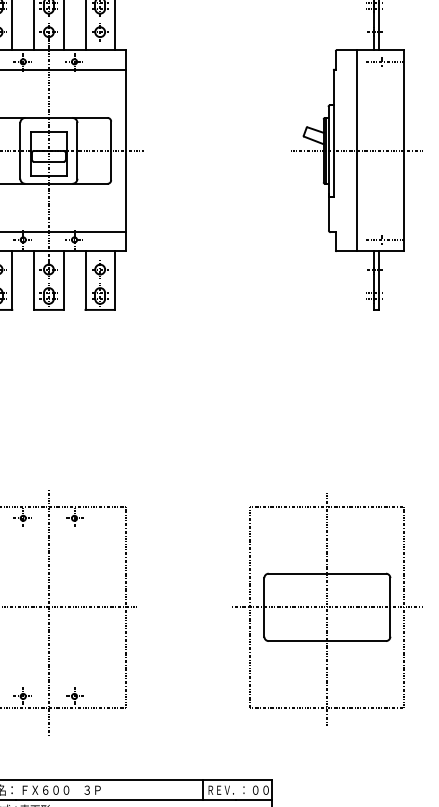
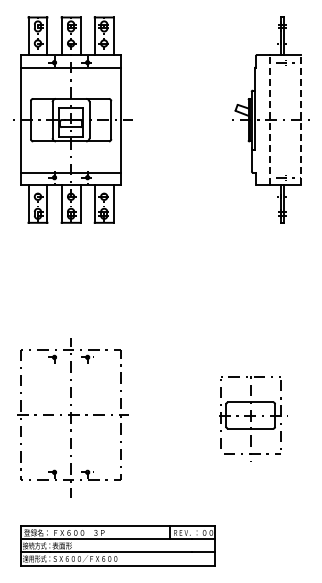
line: (356, 151) -> (269, 120), solid -> dashed
line: (404, 151) -> (300, 120), solid -> dashed
part: (326, 609) -> (250, 416), size x0.6

